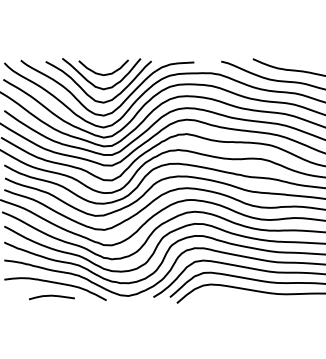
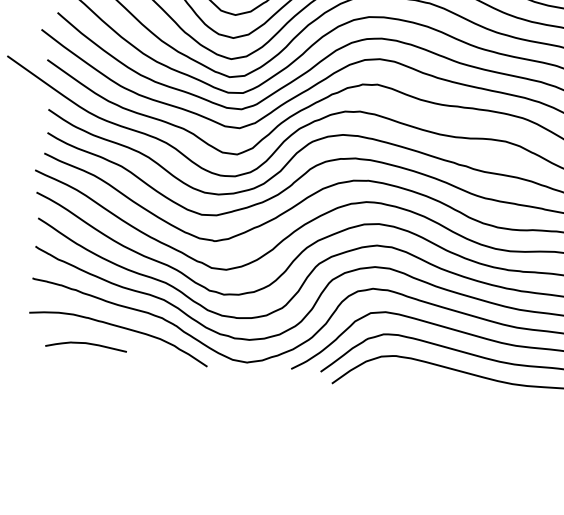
curve: (51, 296) -> (85, 344), moved

